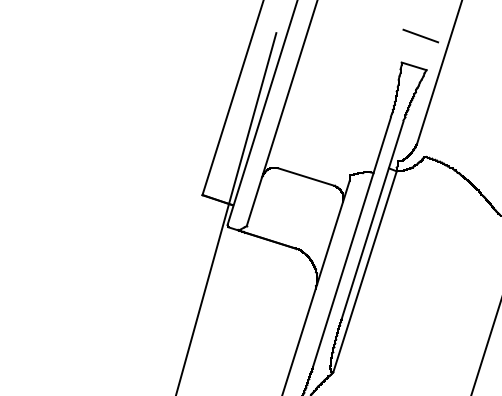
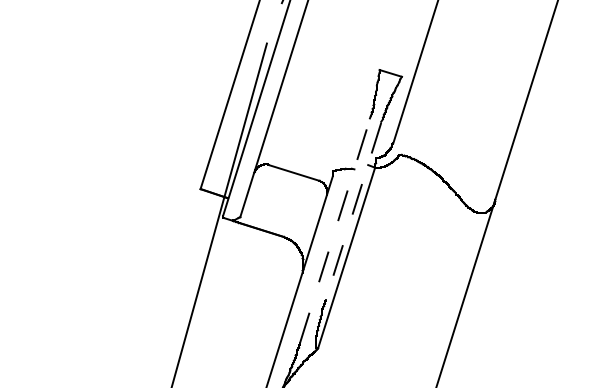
line: (420, 35) -> (396, 45), removed
line: (372, 220) -> (353, 211), solid -> dashed
line: (352, 241) -> (335, 230), solid -> dashed

